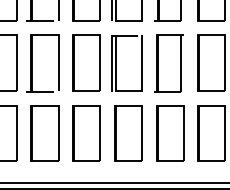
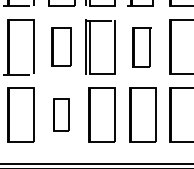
part: (86, 62) -> (61, 46), size x0.7
part: (168, 63) -> (141, 47), size x0.7
part: (86, 133) -> (61, 115), size x0.6

